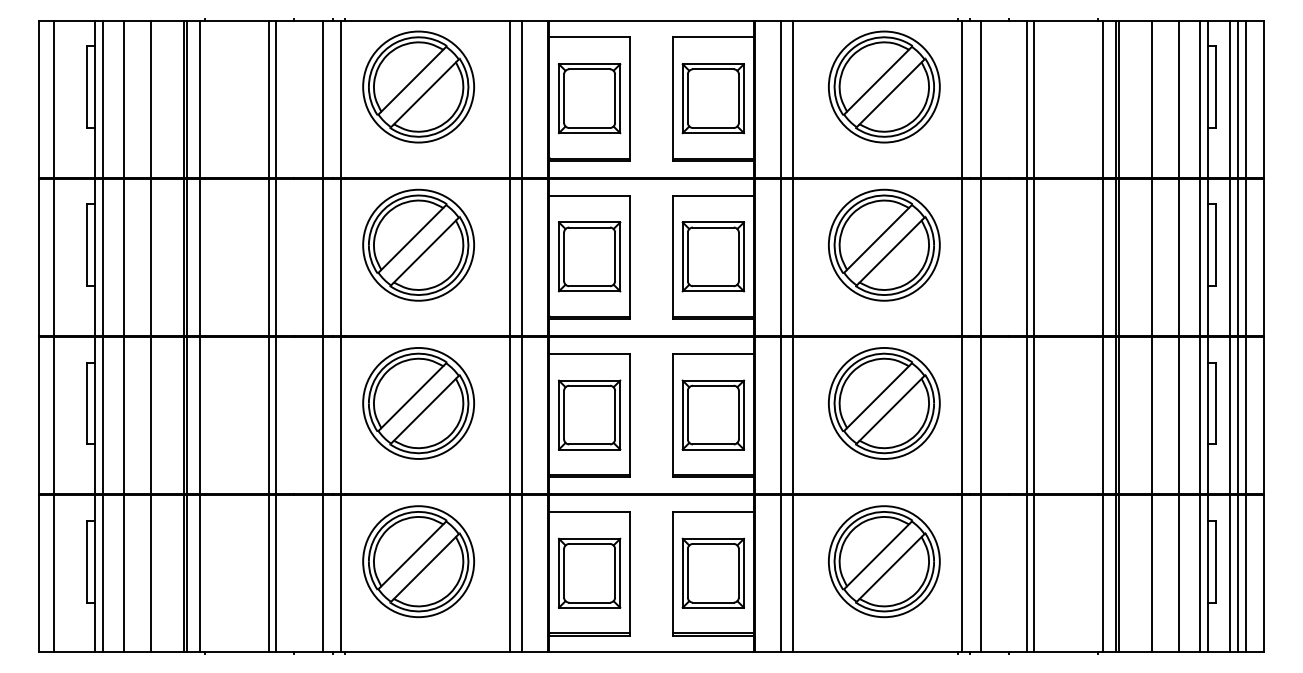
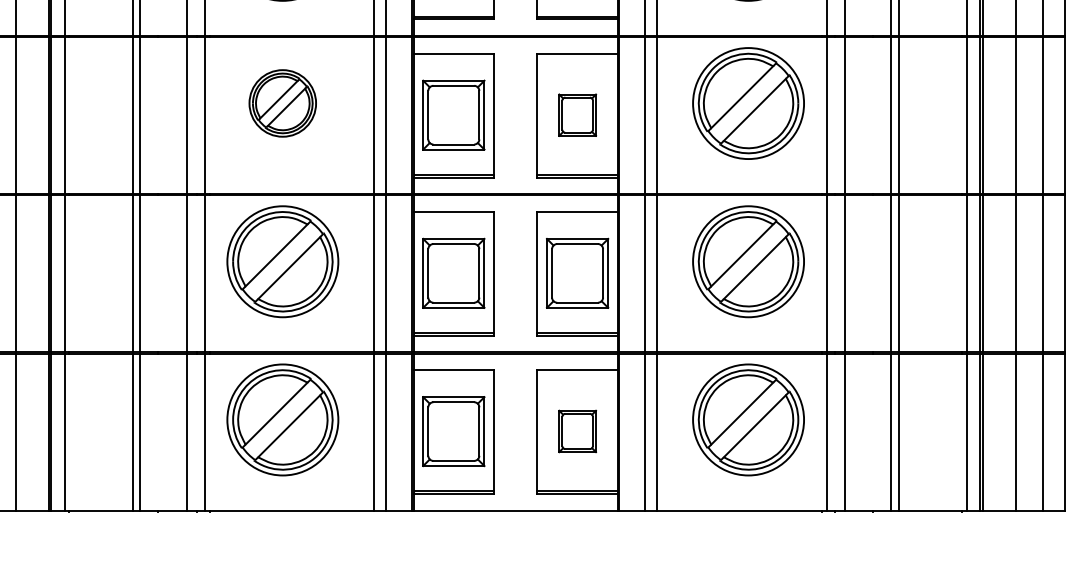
part: (418, 244) -> (282, 102), size x0.6
part: (713, 256) -> (577, 114), size x0.6
part: (713, 572) -> (577, 430), size x0.6

